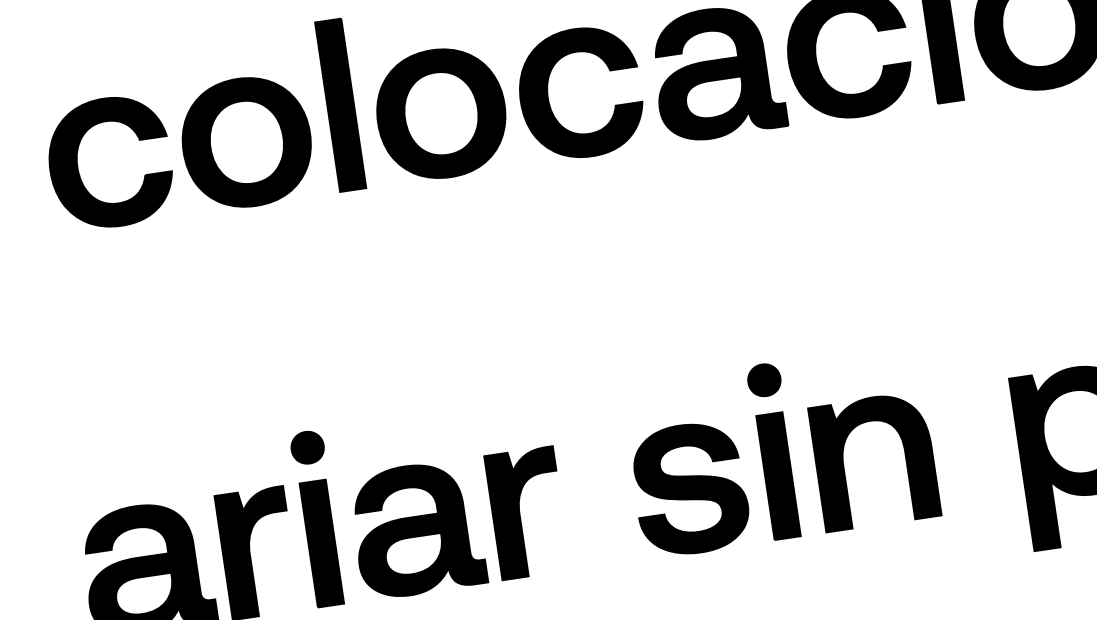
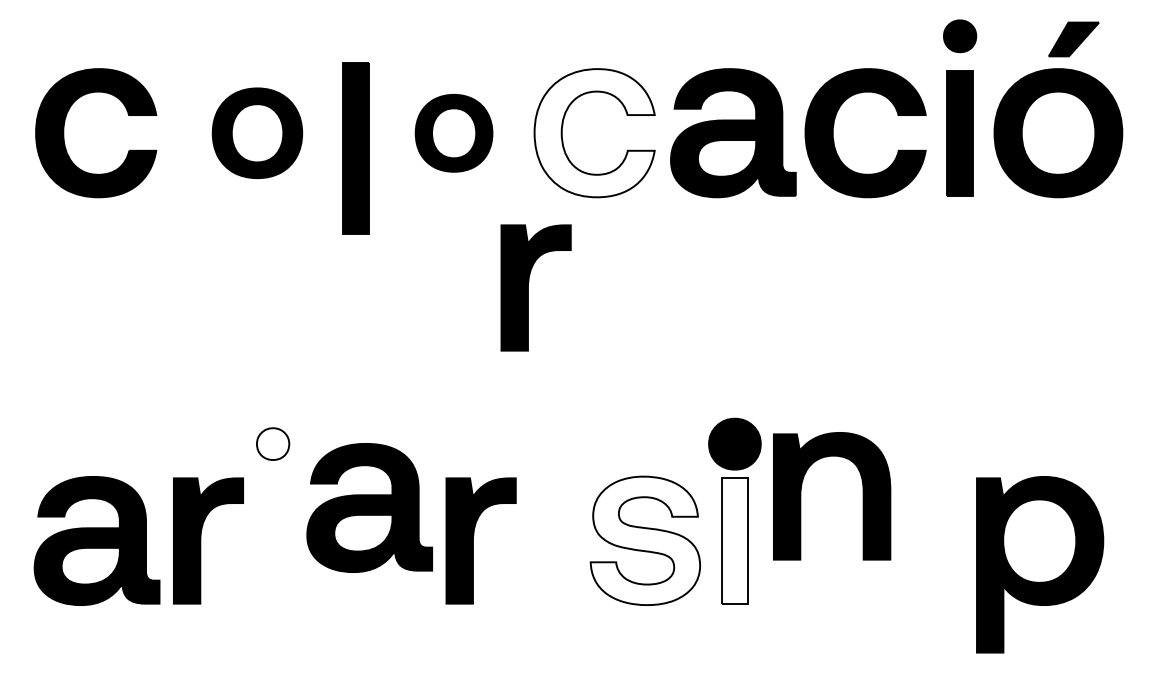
fill: (580, 93) -> (594, 133), removed
part: (340, 105) -> (355, 148), moved
part: (440, 114) -> (453, 133), size x0.6
part: (246, 142) -> (257, 133), size x0.7
part: (78, 167) -> (64, 133), moved
part: (537, 255) -> (528, 287), added
part: (764, 379) -> (734, 443), size x1.6
fill: (307, 448) -> (272, 444), removed
part: (904, 456) -> (862, 496), moved
fill: (778, 475) -> (734, 540), removed
fill: (690, 488) -> (645, 540), removed
part: (417, 528) -> (369, 507), moved
part: (321, 543) -> (272, 540), removed

